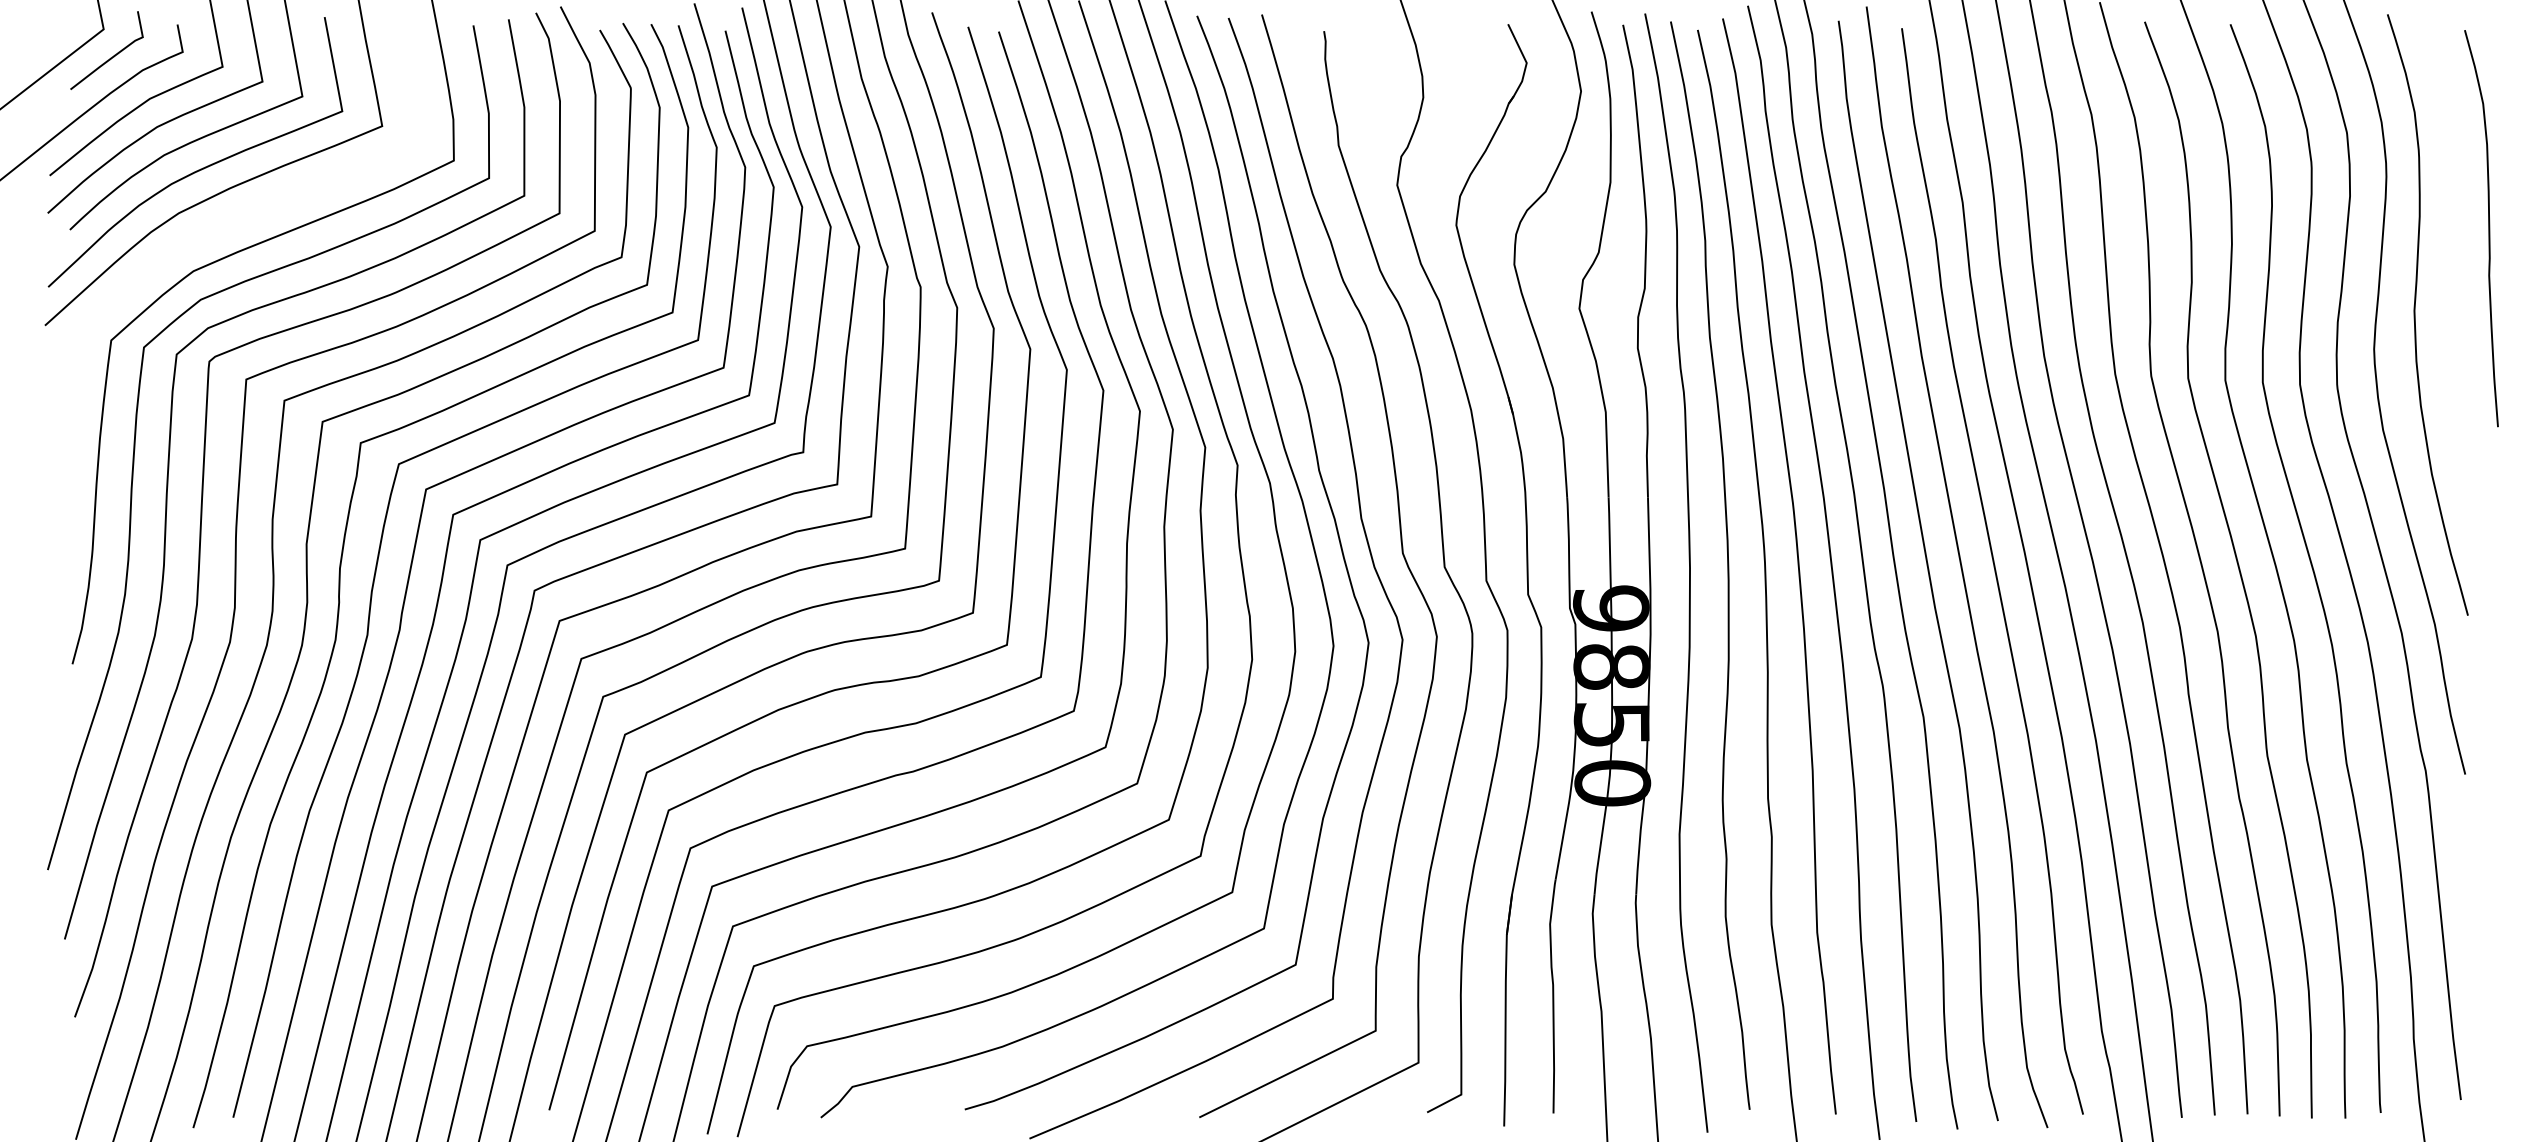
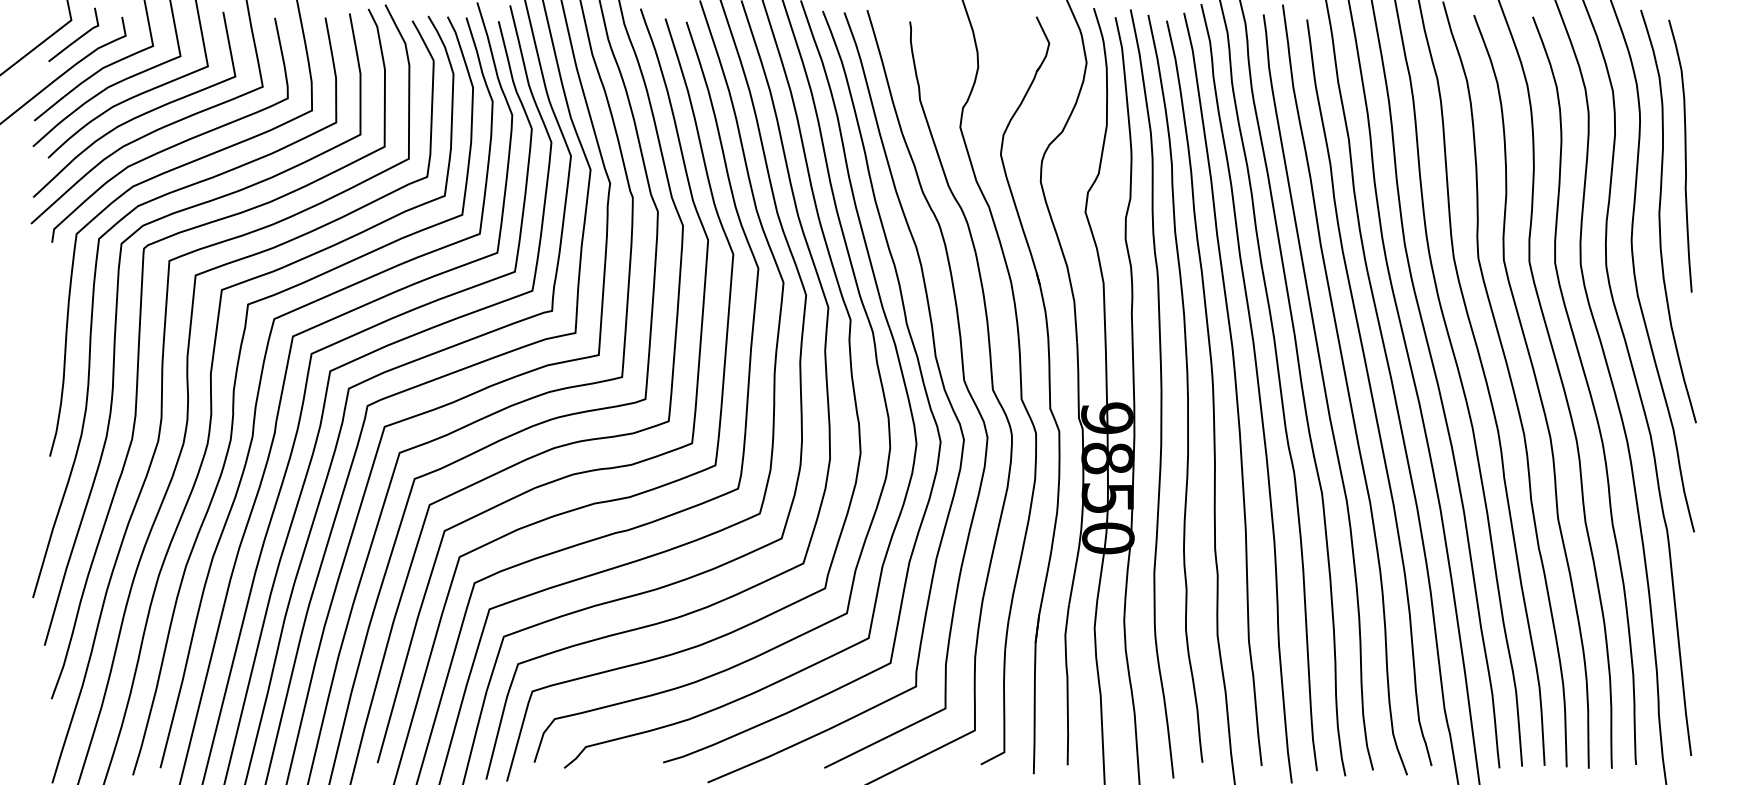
curve: (253, 210) -> (174, 144), added
curve: (2487, 227) -> (1684, 155), moved

